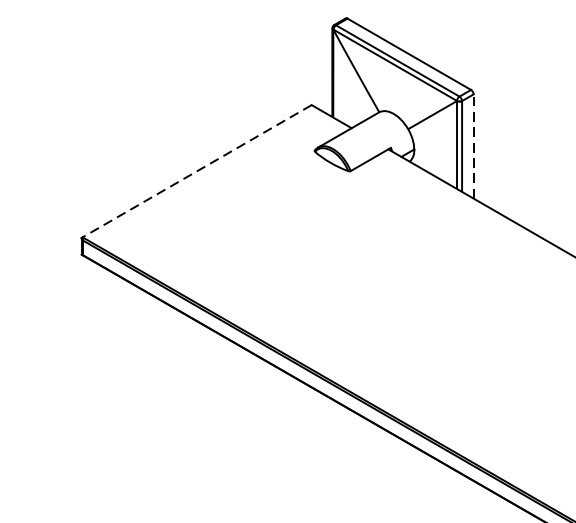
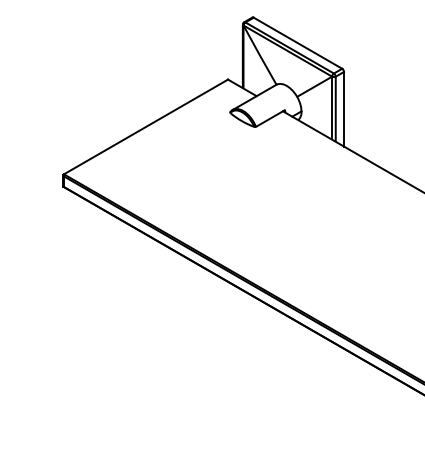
line: (474, 145) -> (344, 108), dashed -> solid
line: (197, 170) -> (146, 126), dashed -> solid

